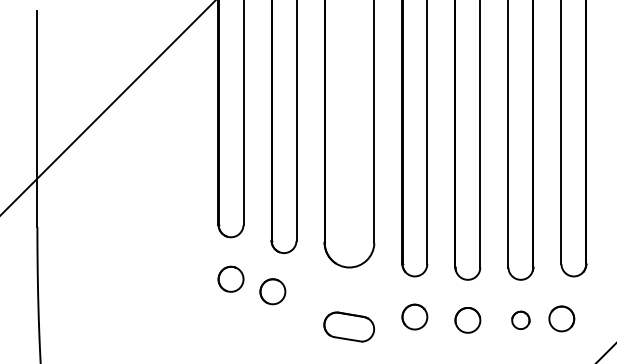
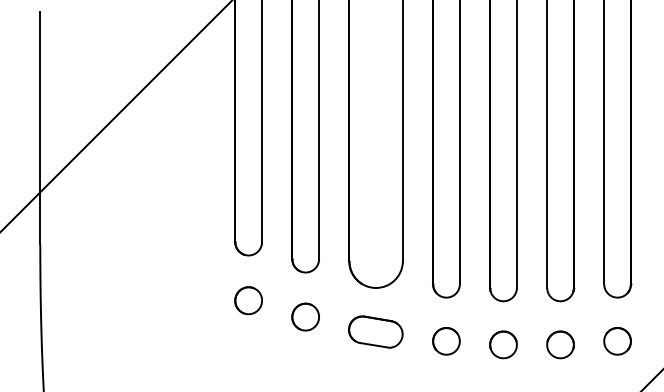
part: (272, 291) -> (305, 316), moved
part: (561, 319) -> (617, 341), moved
part: (520, 320) -> (560, 344), size x1.43
part: (348, 326) -> (375, 331), moved

